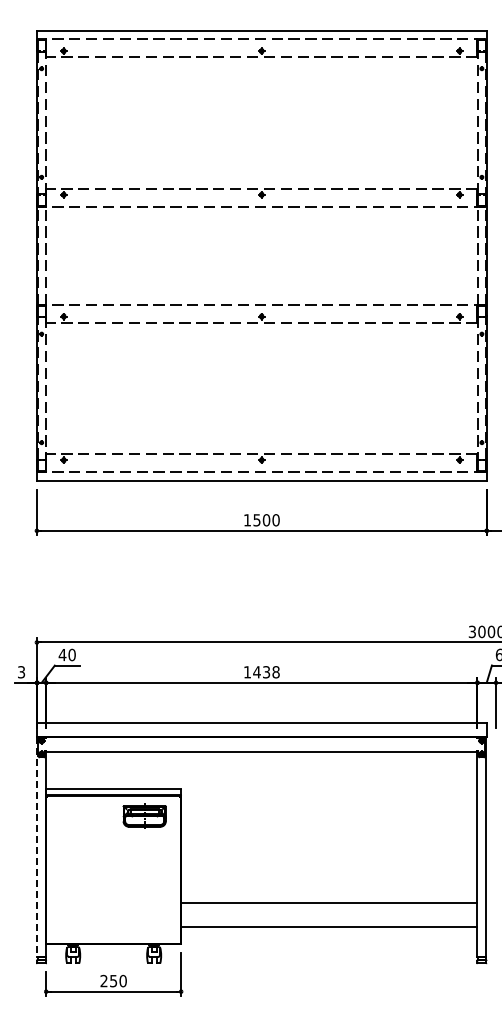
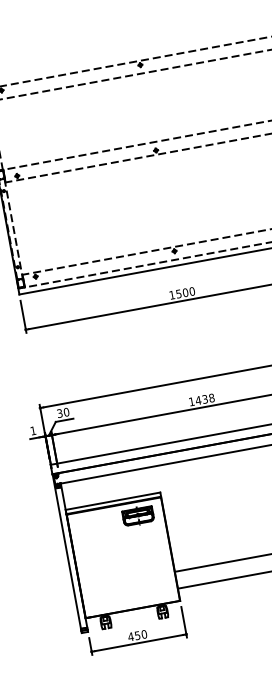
text: (62, 654) -> (59, 413), 40 -> 30
text: (21, 672) -> (33, 431), 3 -> 1
line: (37, 847) -> (67, 551), dashed -> solid
text: (103, 980) -> (130, 636), 250 -> 450

